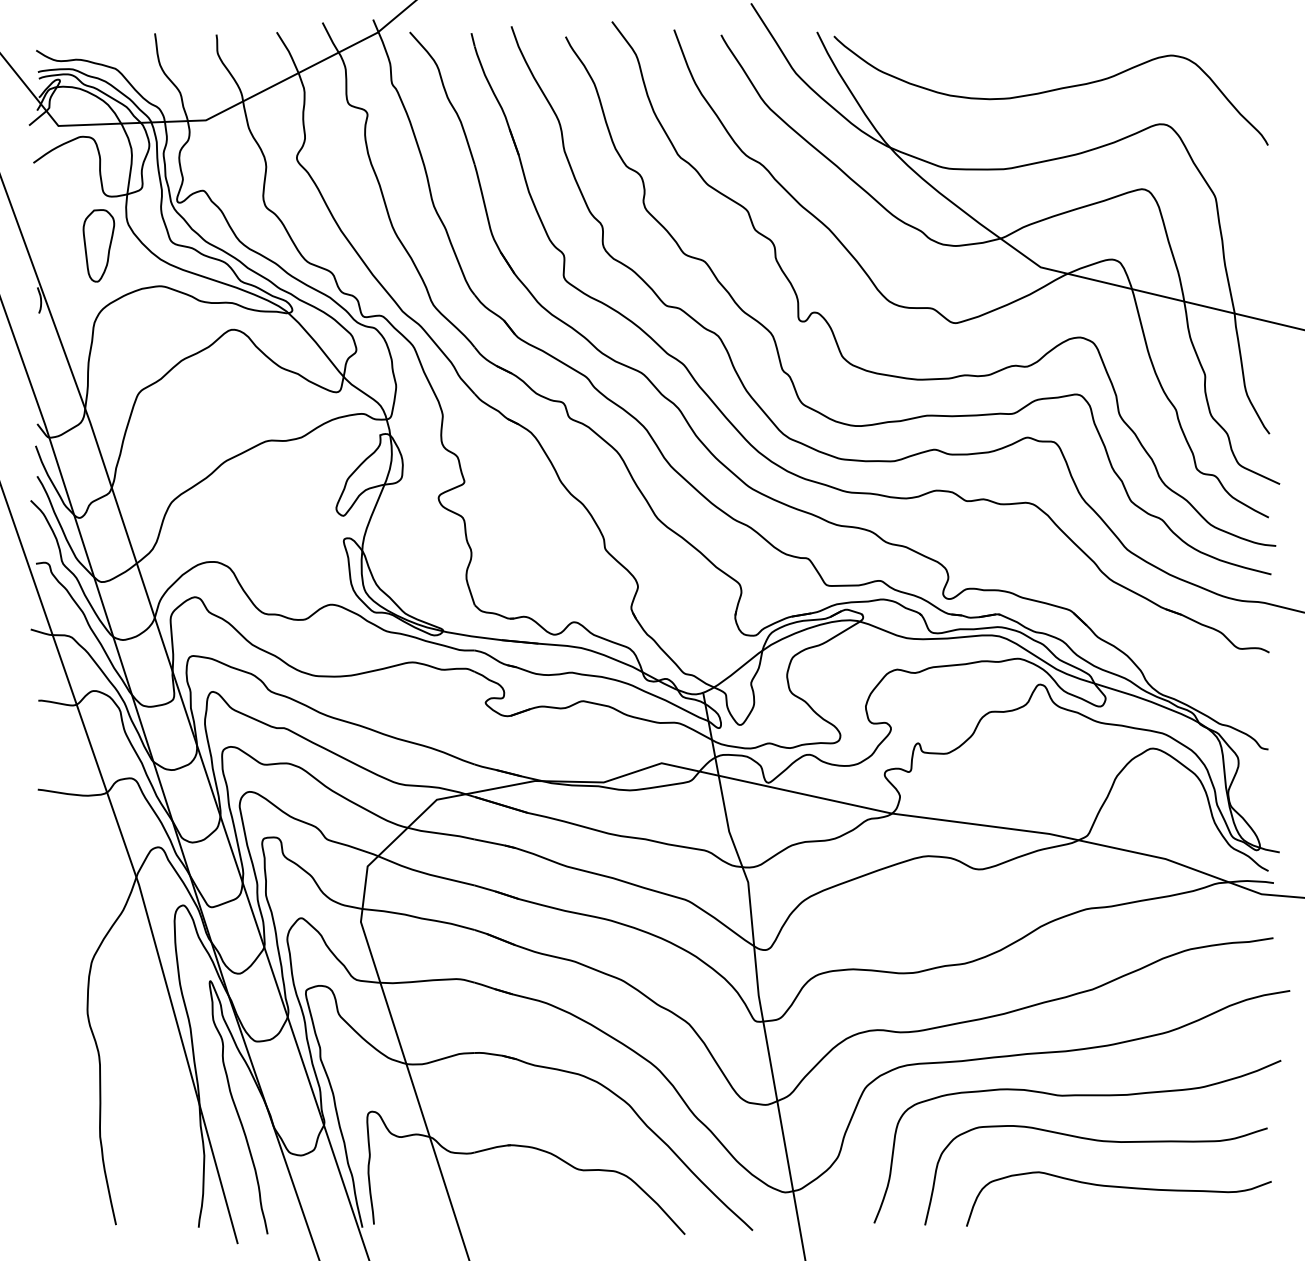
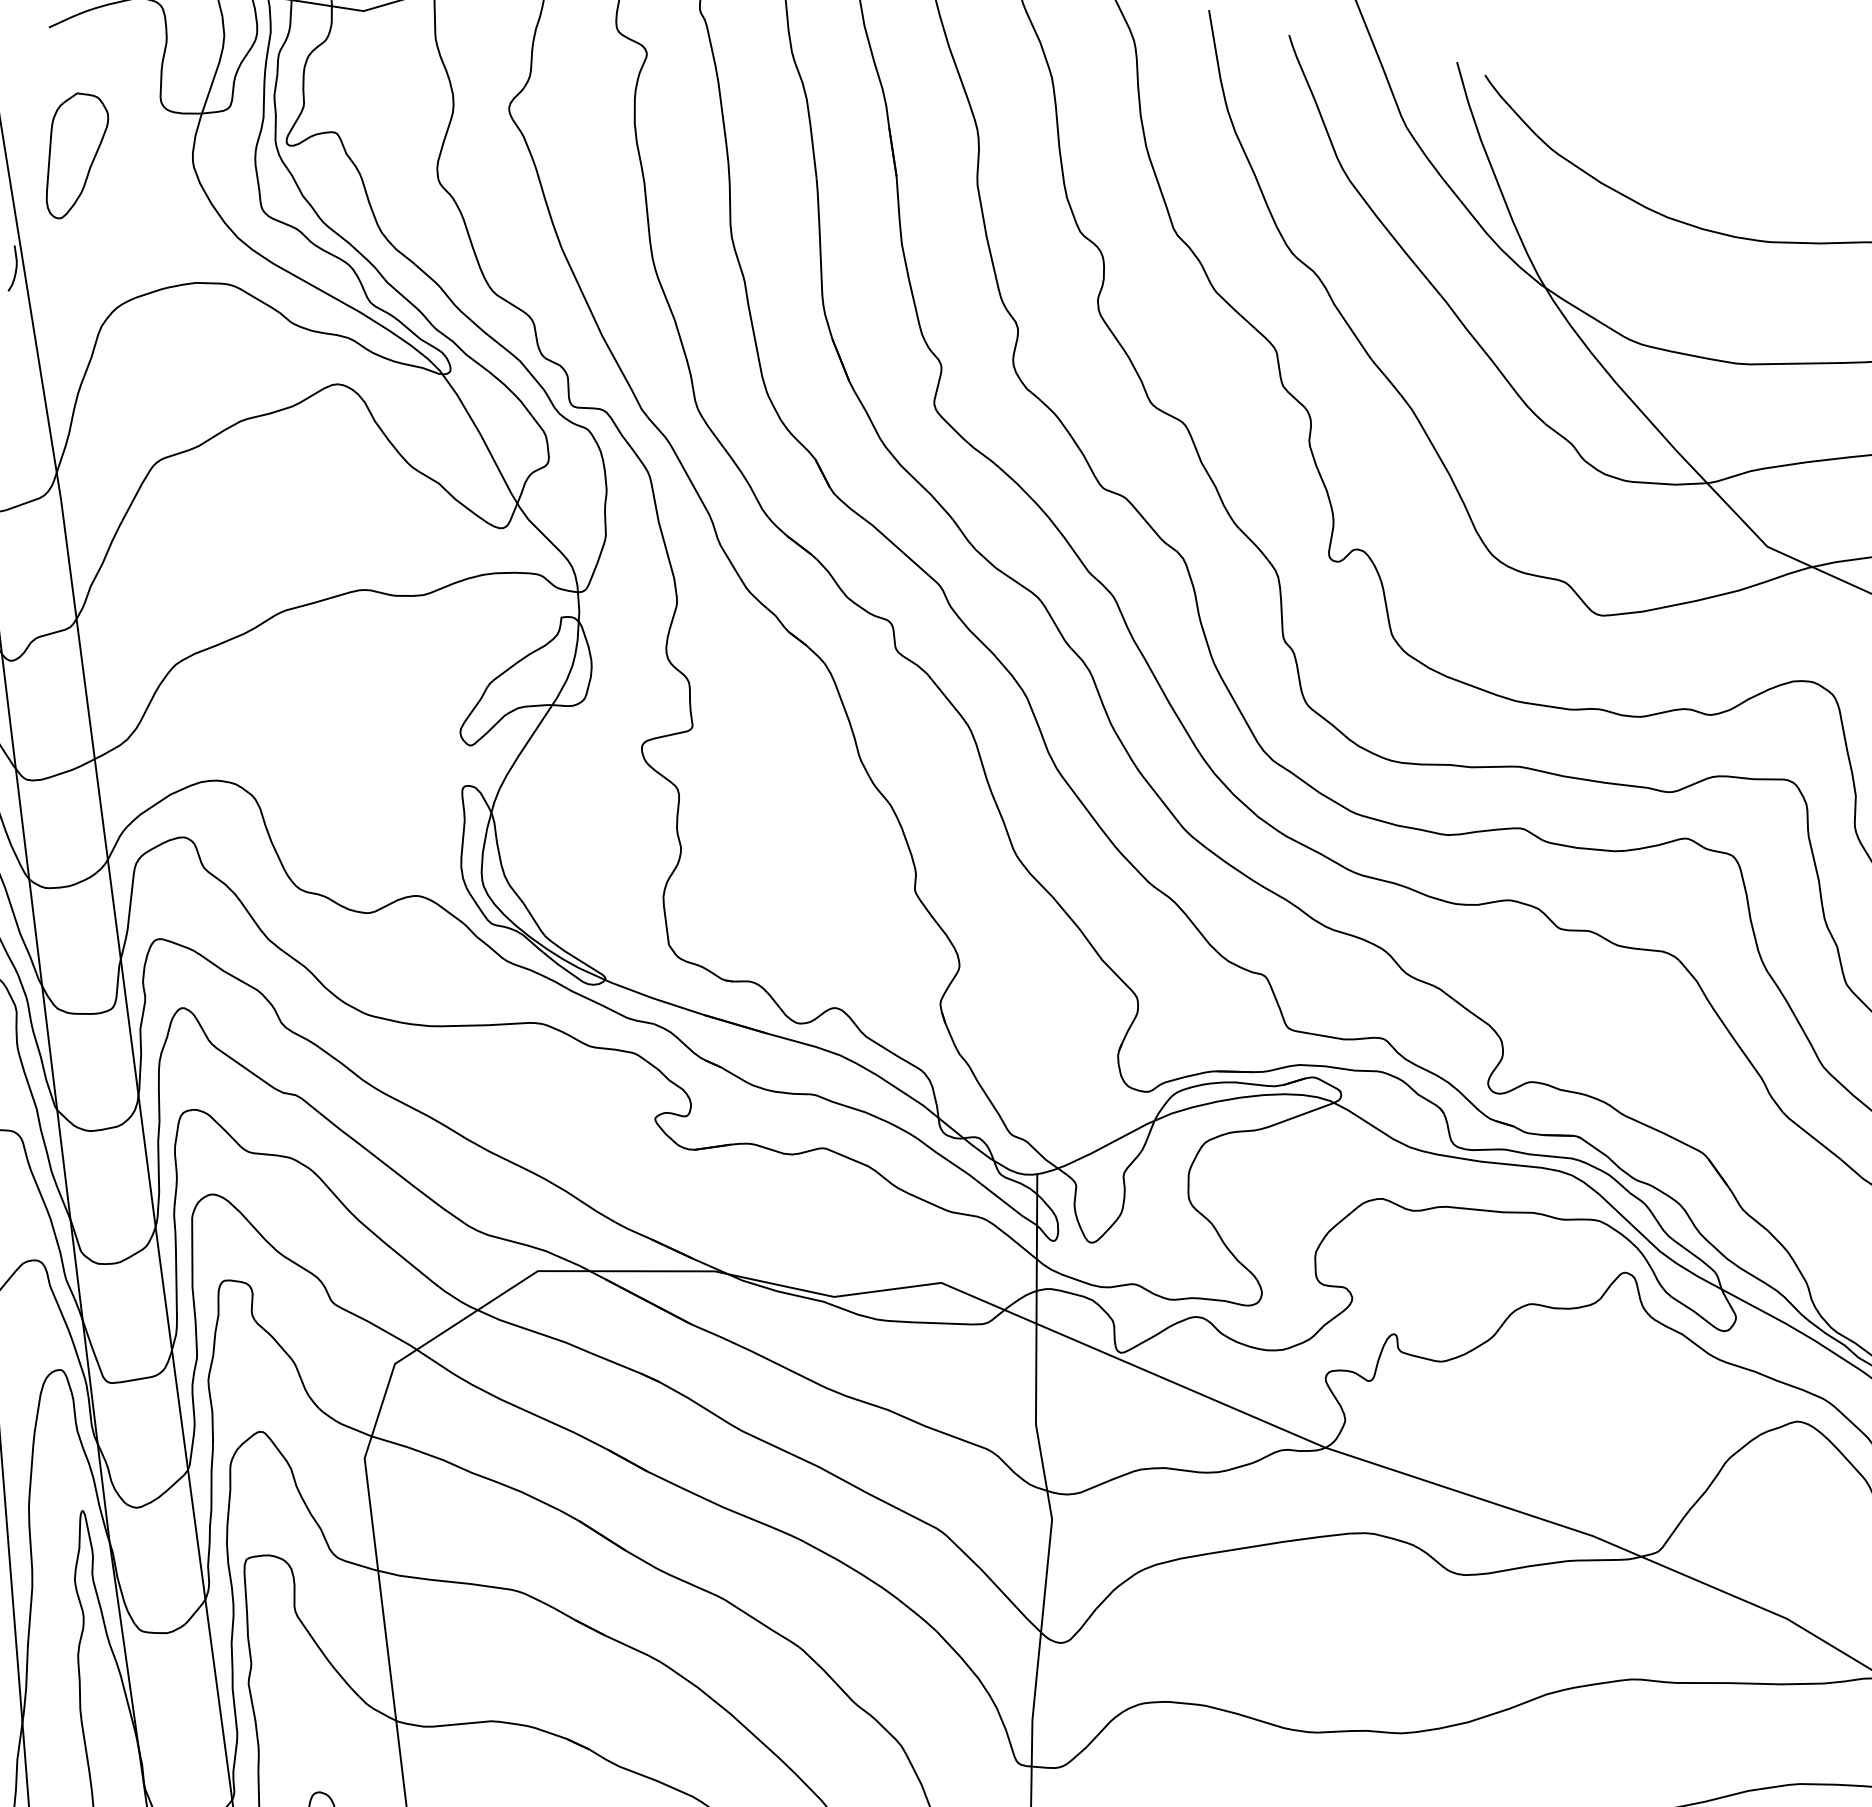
part: (98, 245) -> (73, 155), moved

